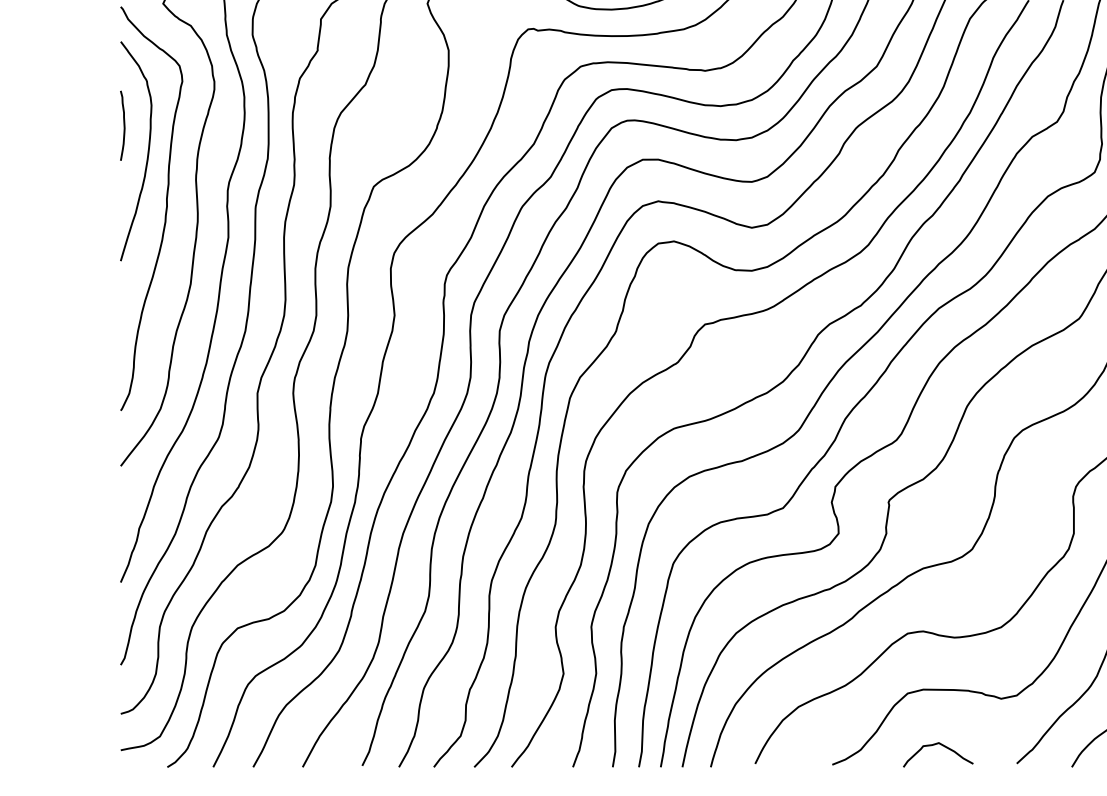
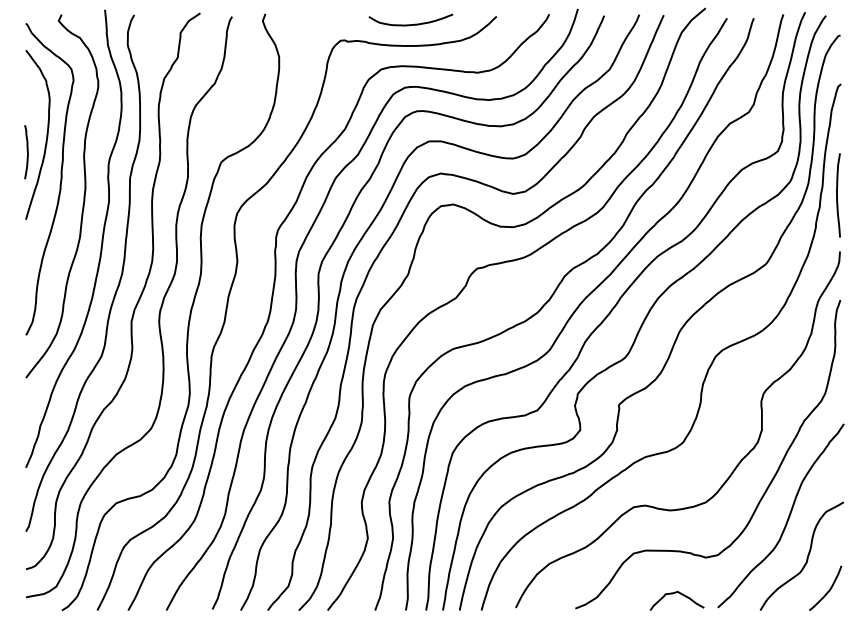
curve: (122, 124) -> (26, 151), moved
curve: (933, 746) -> (673, 594), moved

